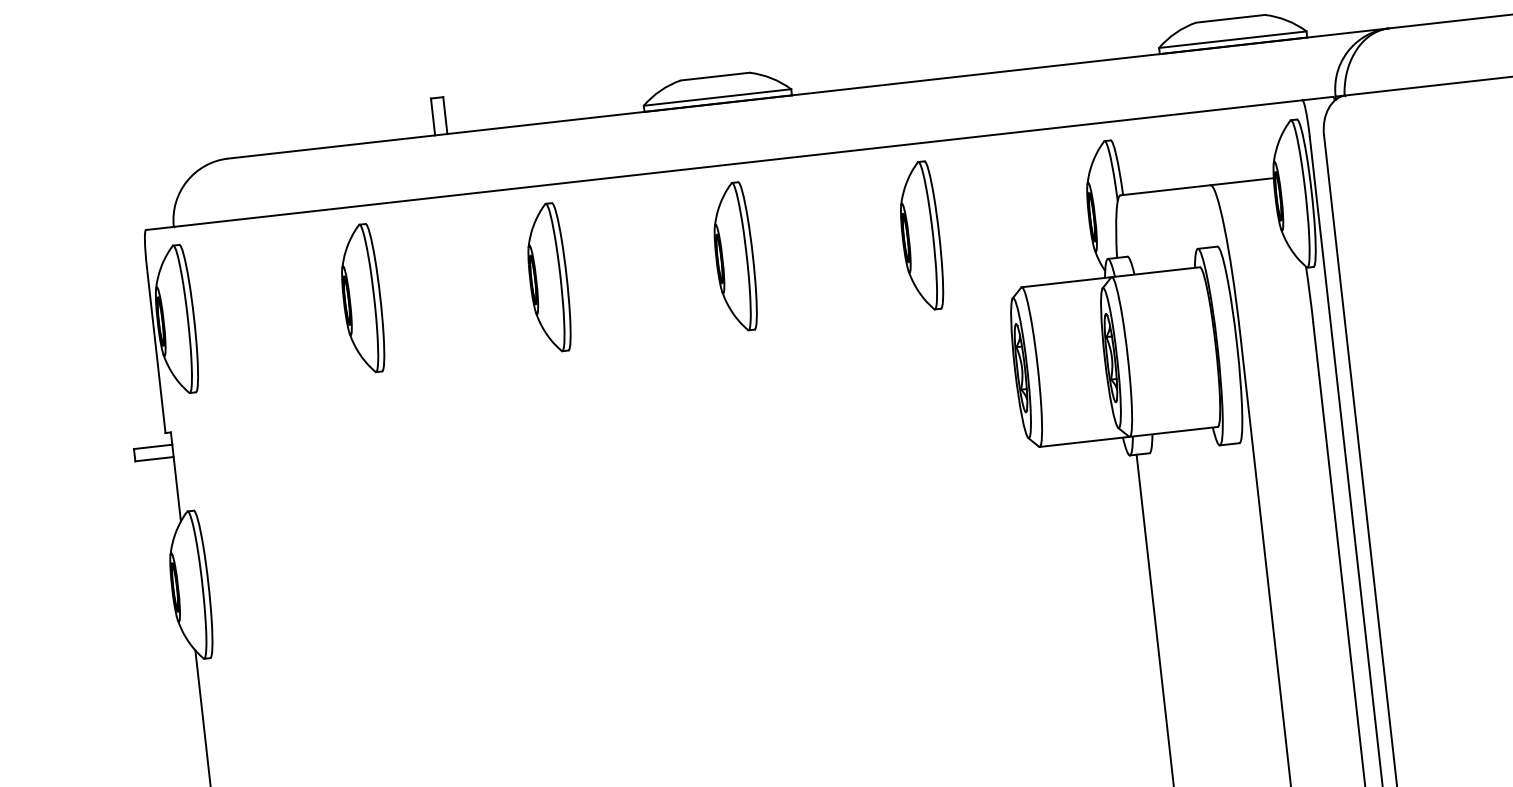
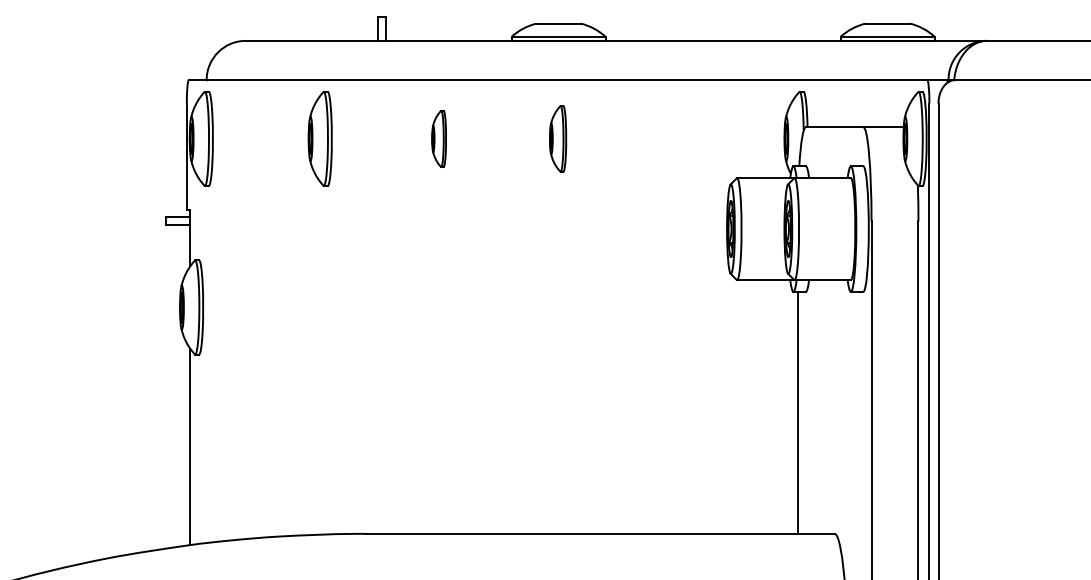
part: (919, 235) -> (676, 138), removed
part: (733, 256) -> (557, 138), size x0.7
part: (547, 277) -> (438, 138), size x0.6

